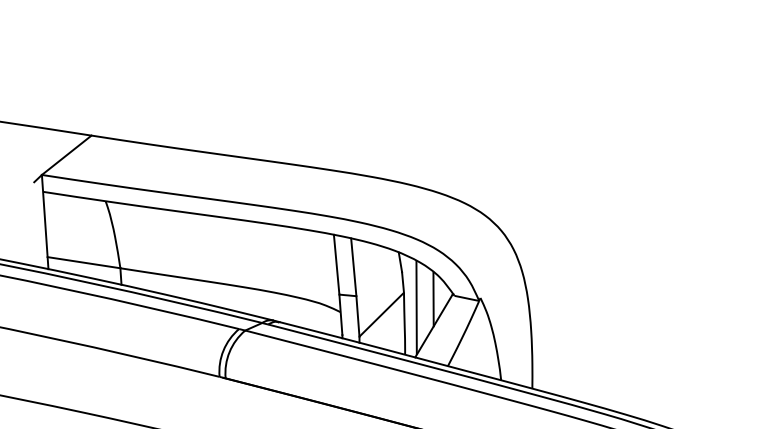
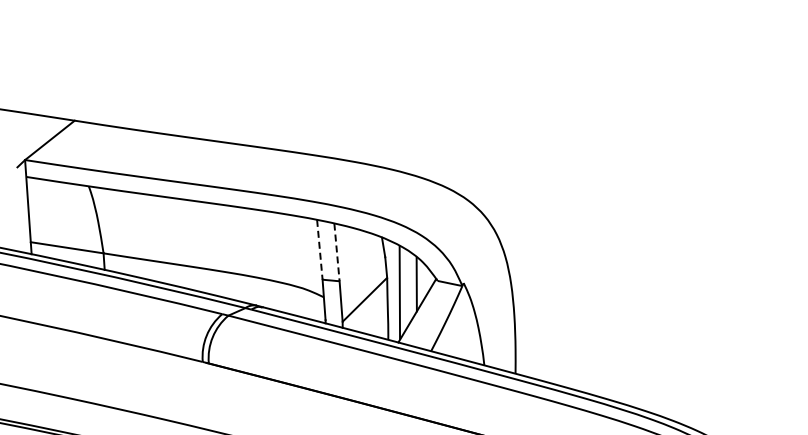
line: (336, 265) -> (319, 250), solid -> dashed
line: (353, 267) -> (336, 252), solid -> dashed

